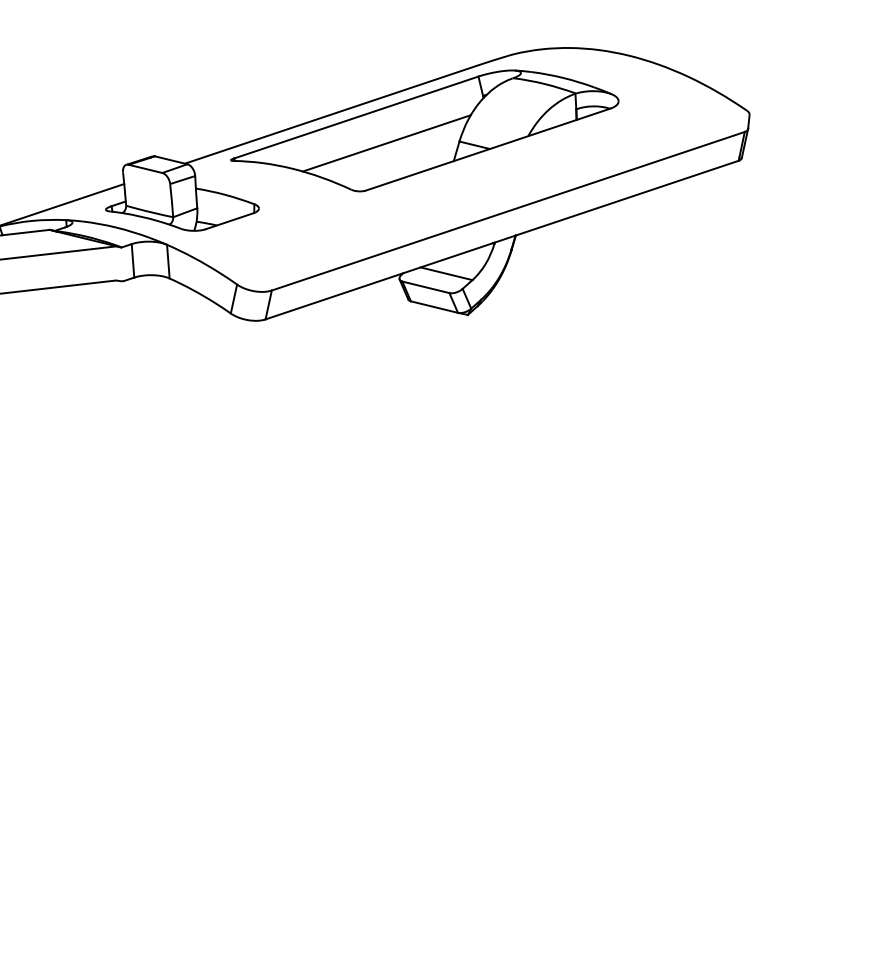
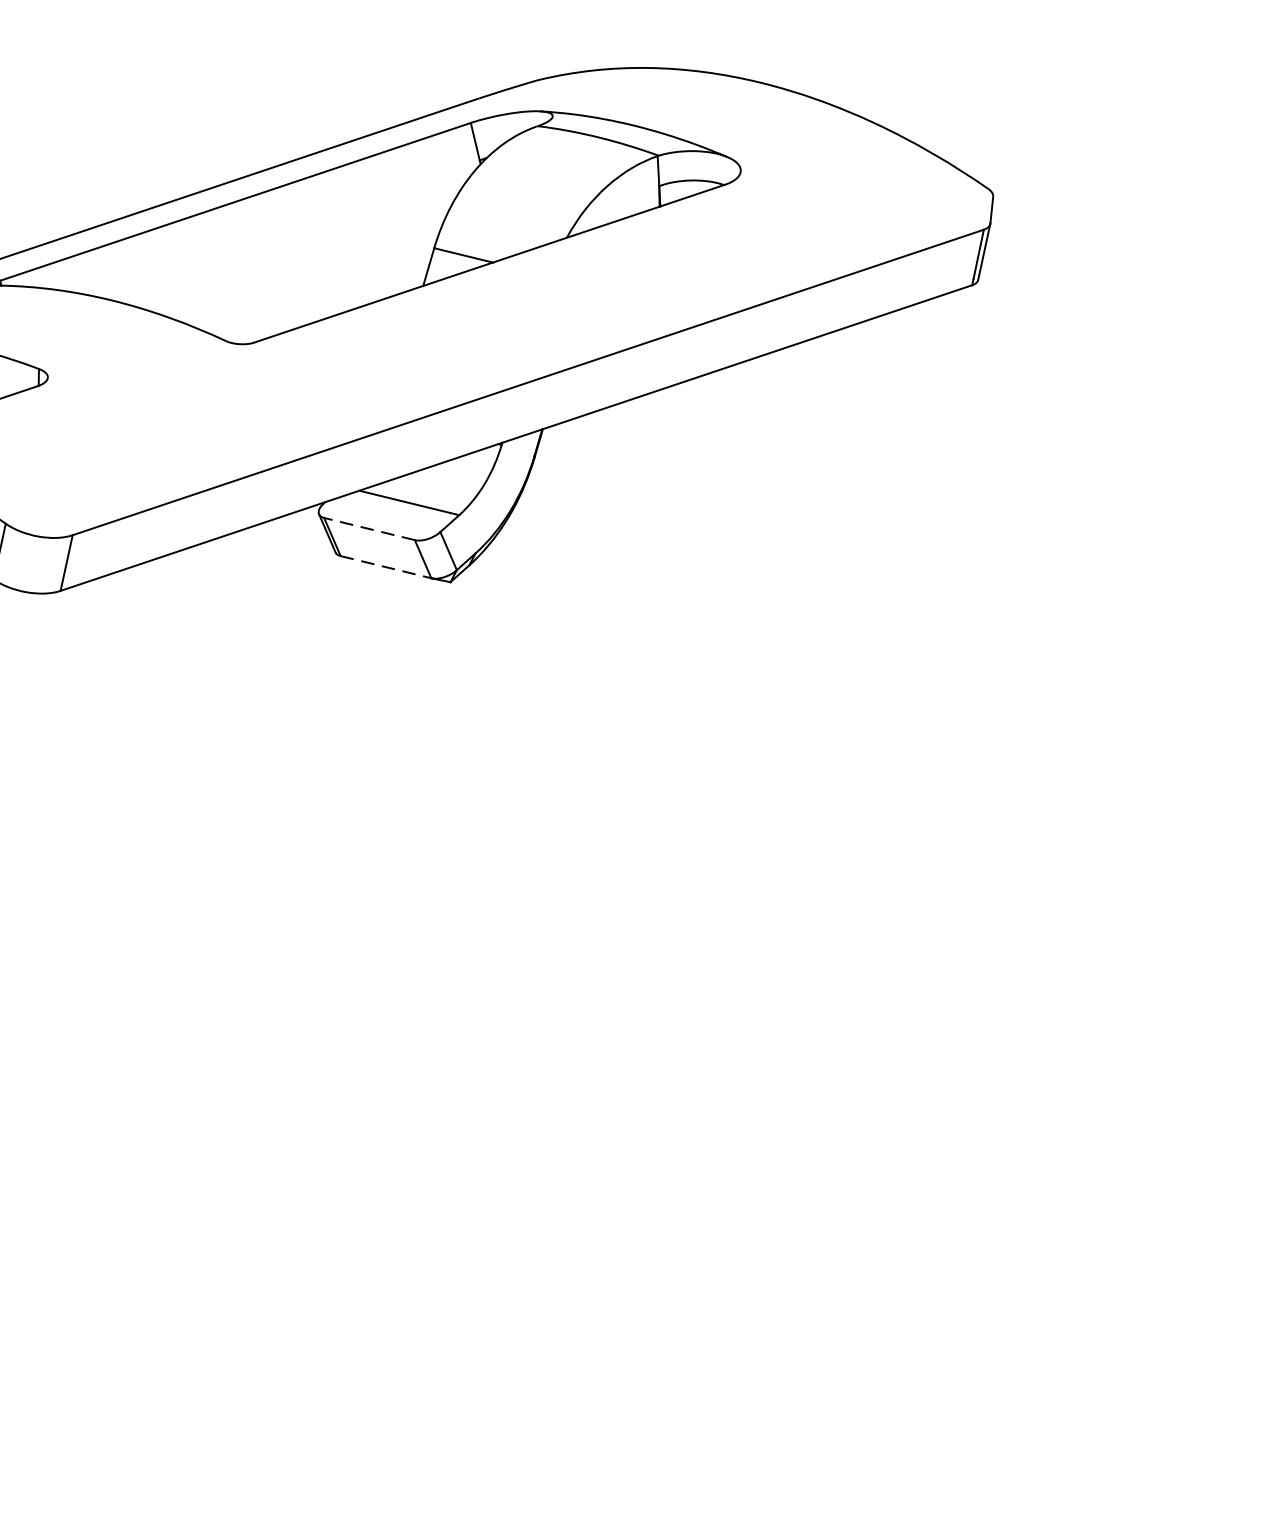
line: (386, 143) -> (293, 251), removed
line: (425, 287) -> (368, 529), solid -> dashed
line: (434, 307) -> (386, 567), solid -> dashed

